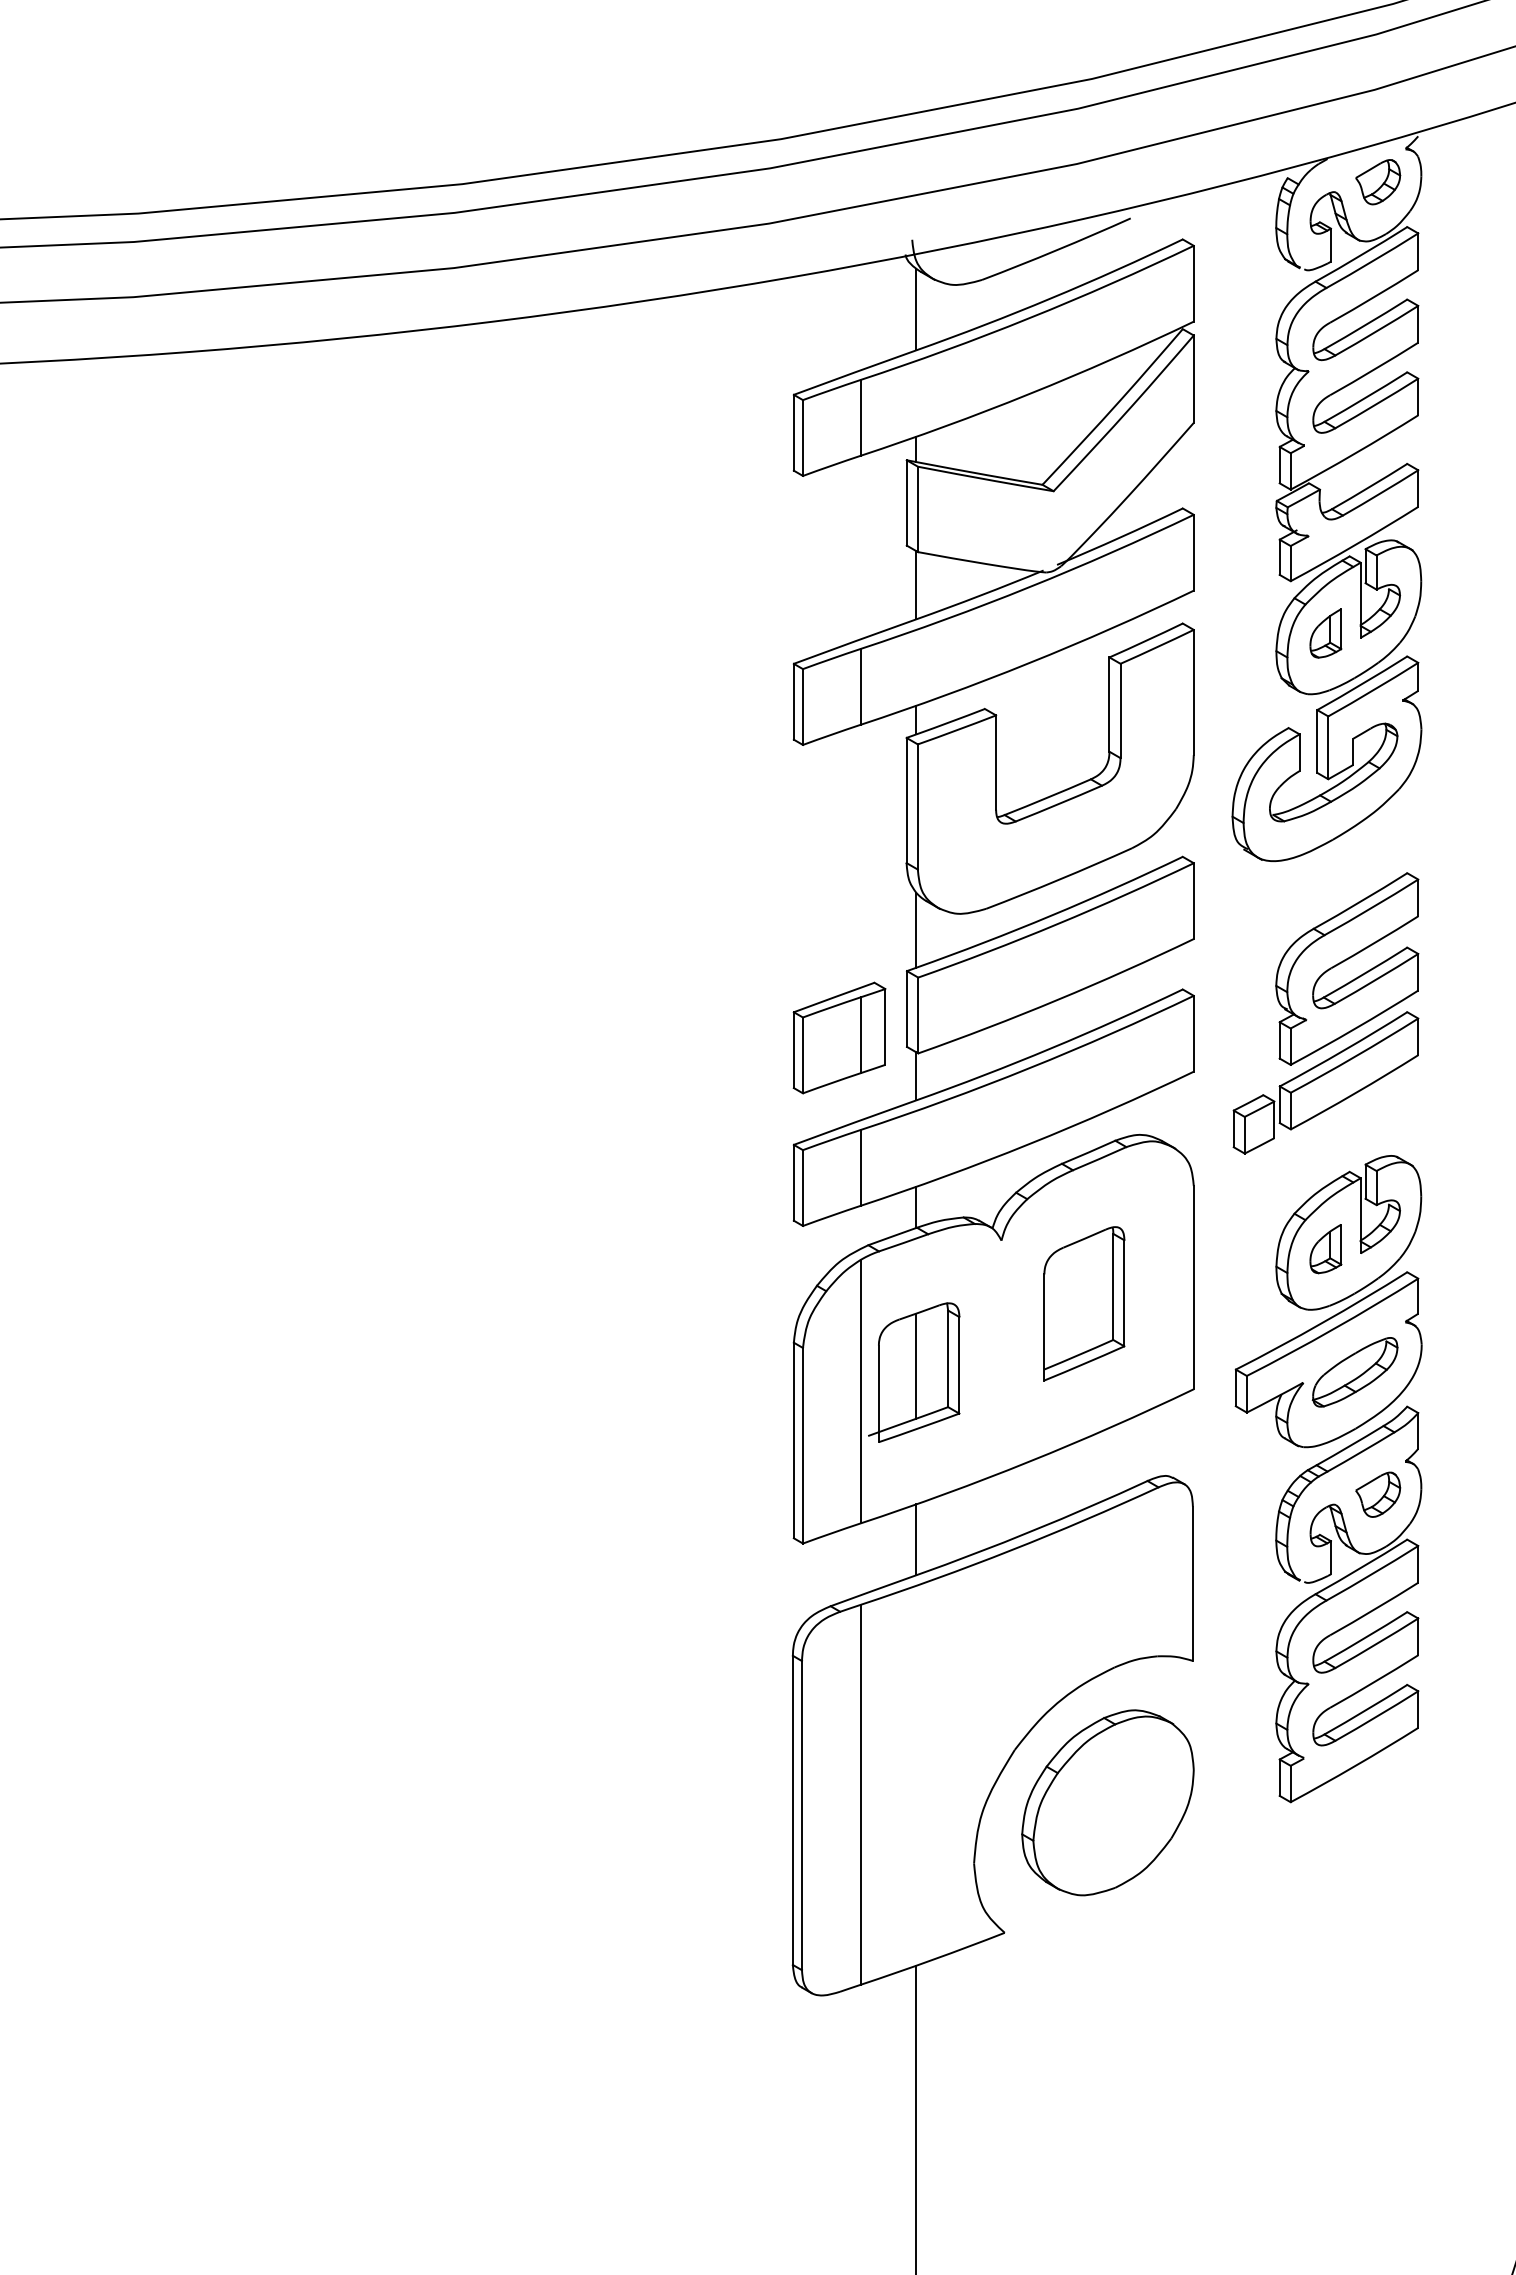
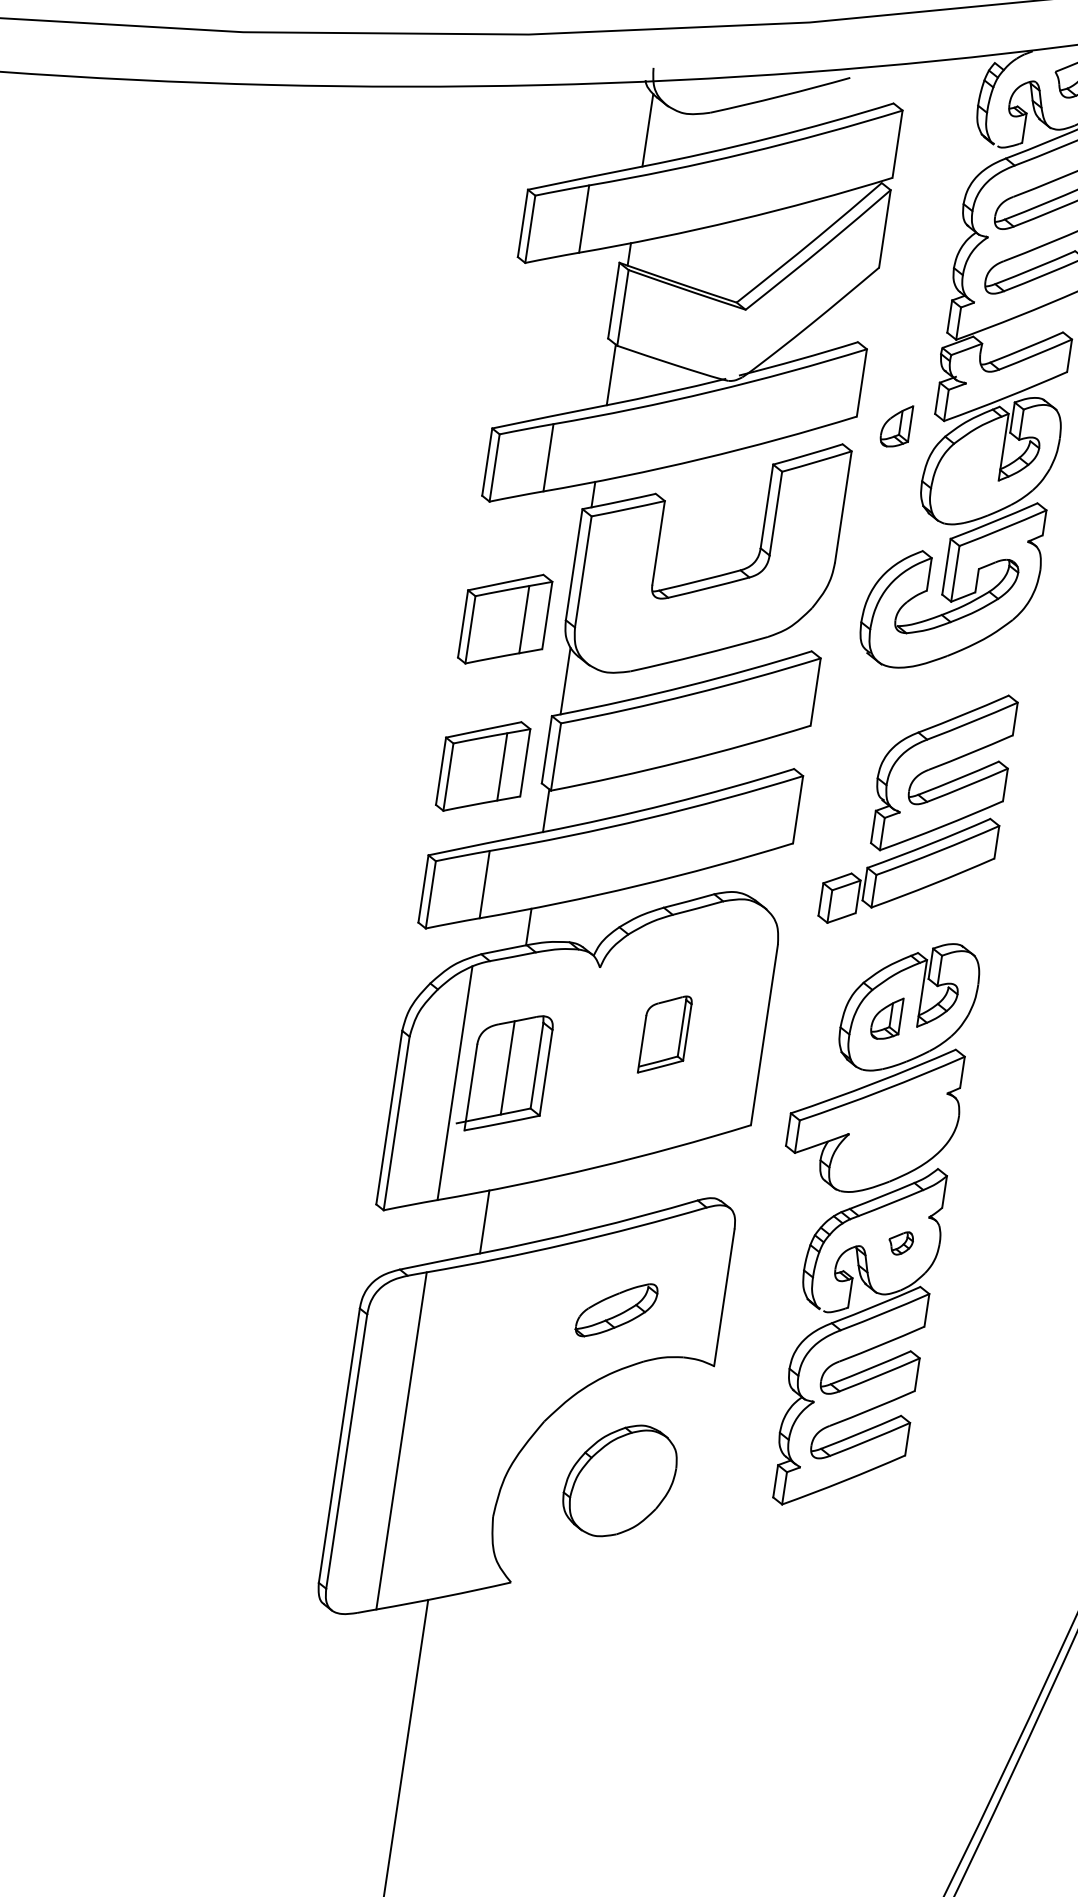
part: (1325, 633) -> (896, 425), moved
part: (839, 871) -> (505, 618), added
part: (1084, 1303) -> (665, 1034), size x0.6
part: (1354, 1372) -> (615, 1310), moved
part: (1378, 1494) -> (900, 1243), size x0.6
part: (1107, 1802) -> (619, 1480), size x0.7

